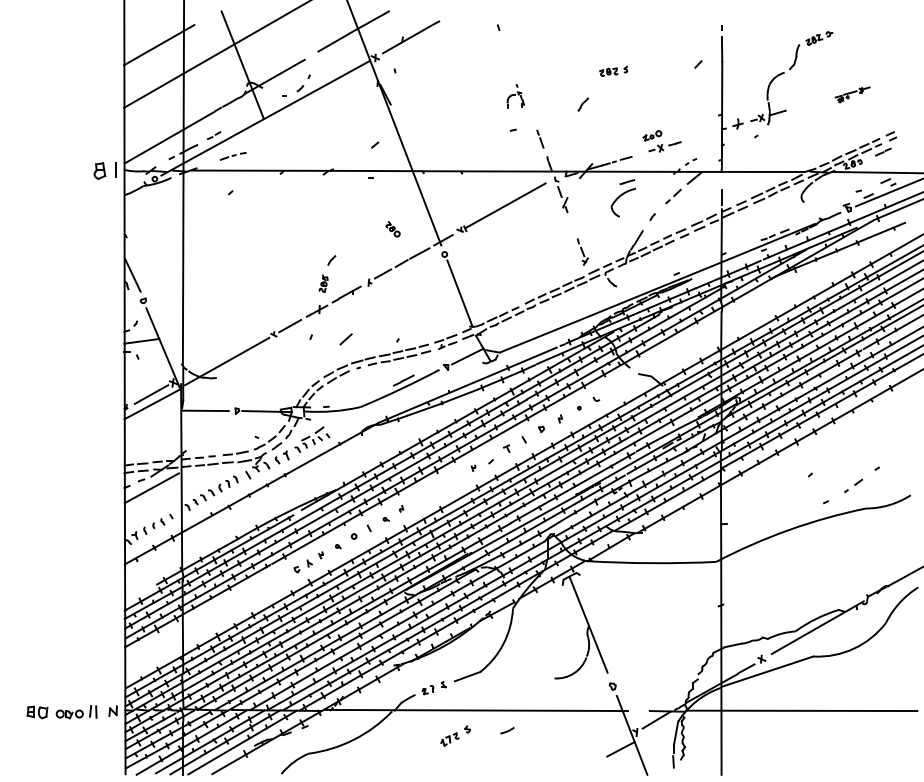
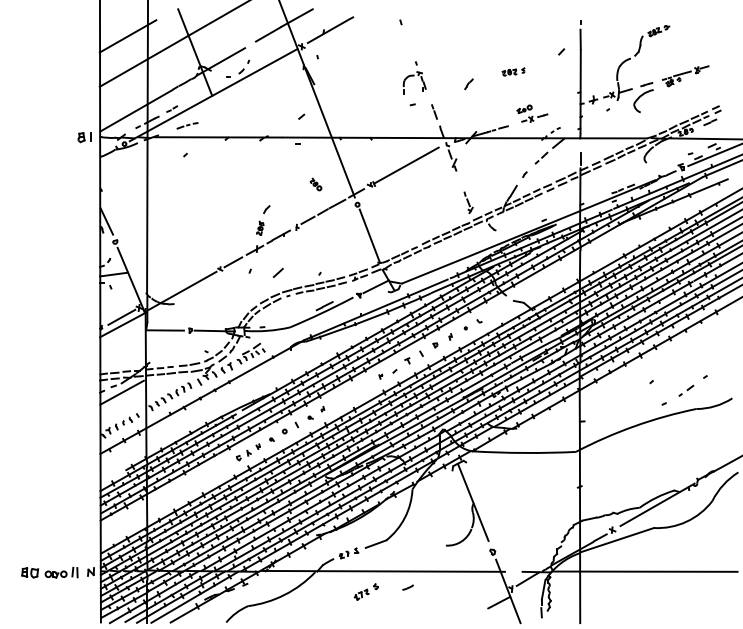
part: (613, 70) -> (513, 71), moved
part: (852, 94) -> (685, 76), size x1.67
part: (515, 96) -> (414, 77), size x1.67
part: (104, 170) -> (84, 137), size x0.71
part: (622, 198) -> (642, 97), moved

